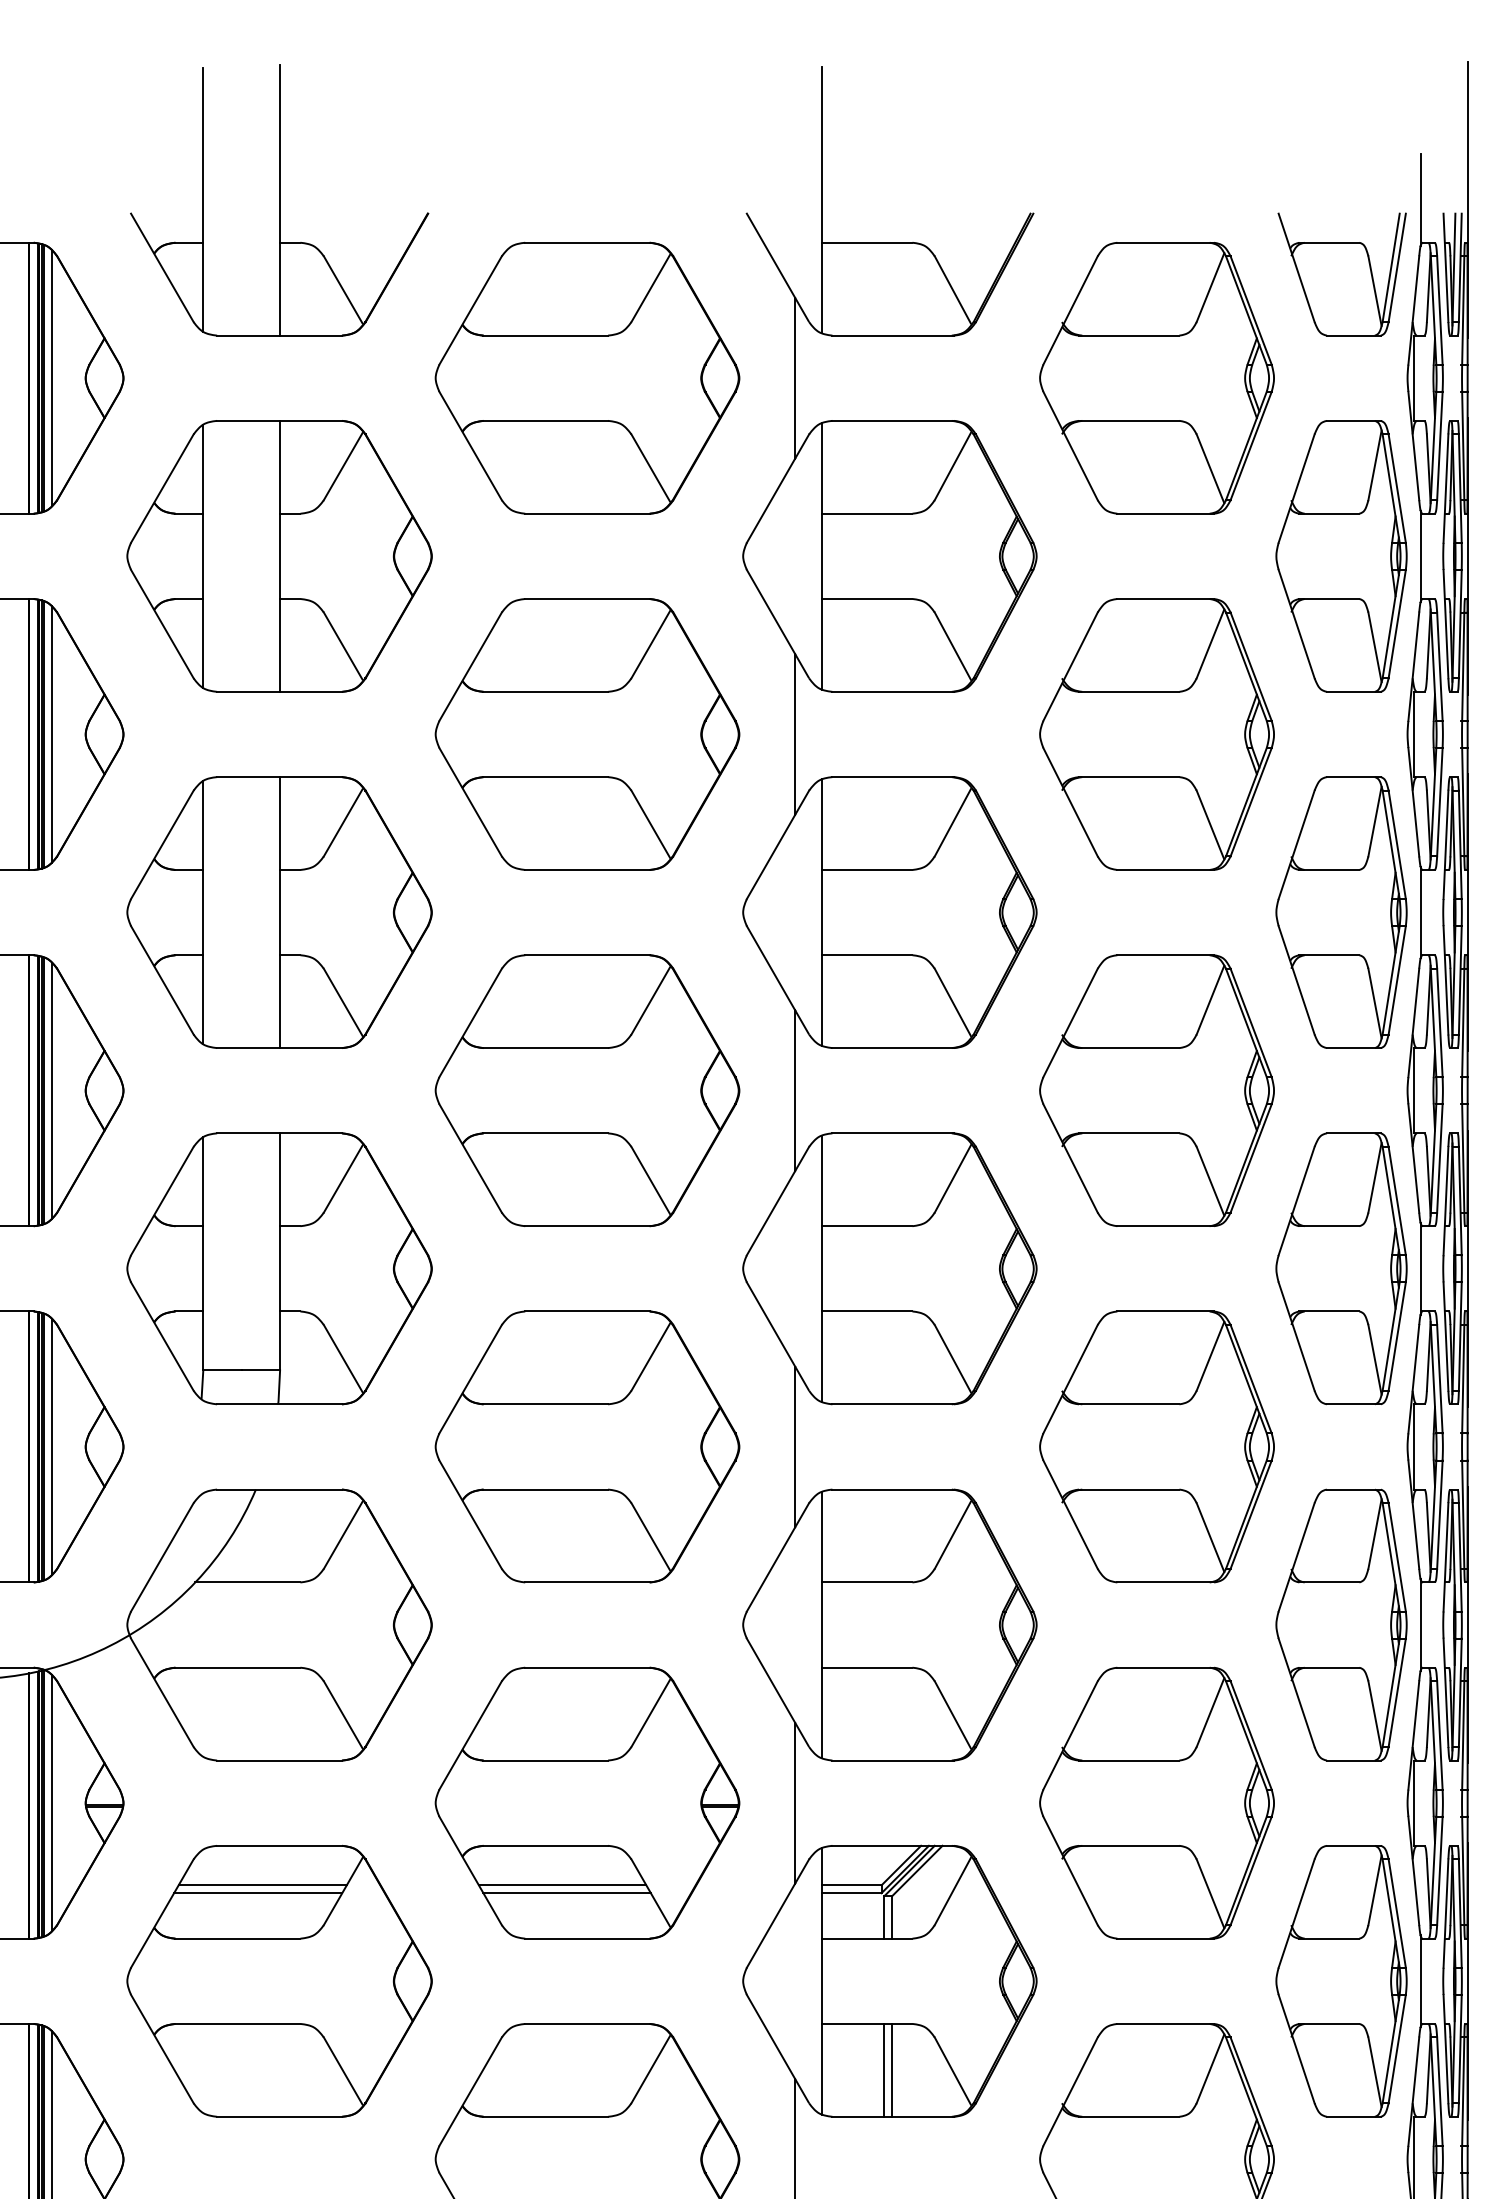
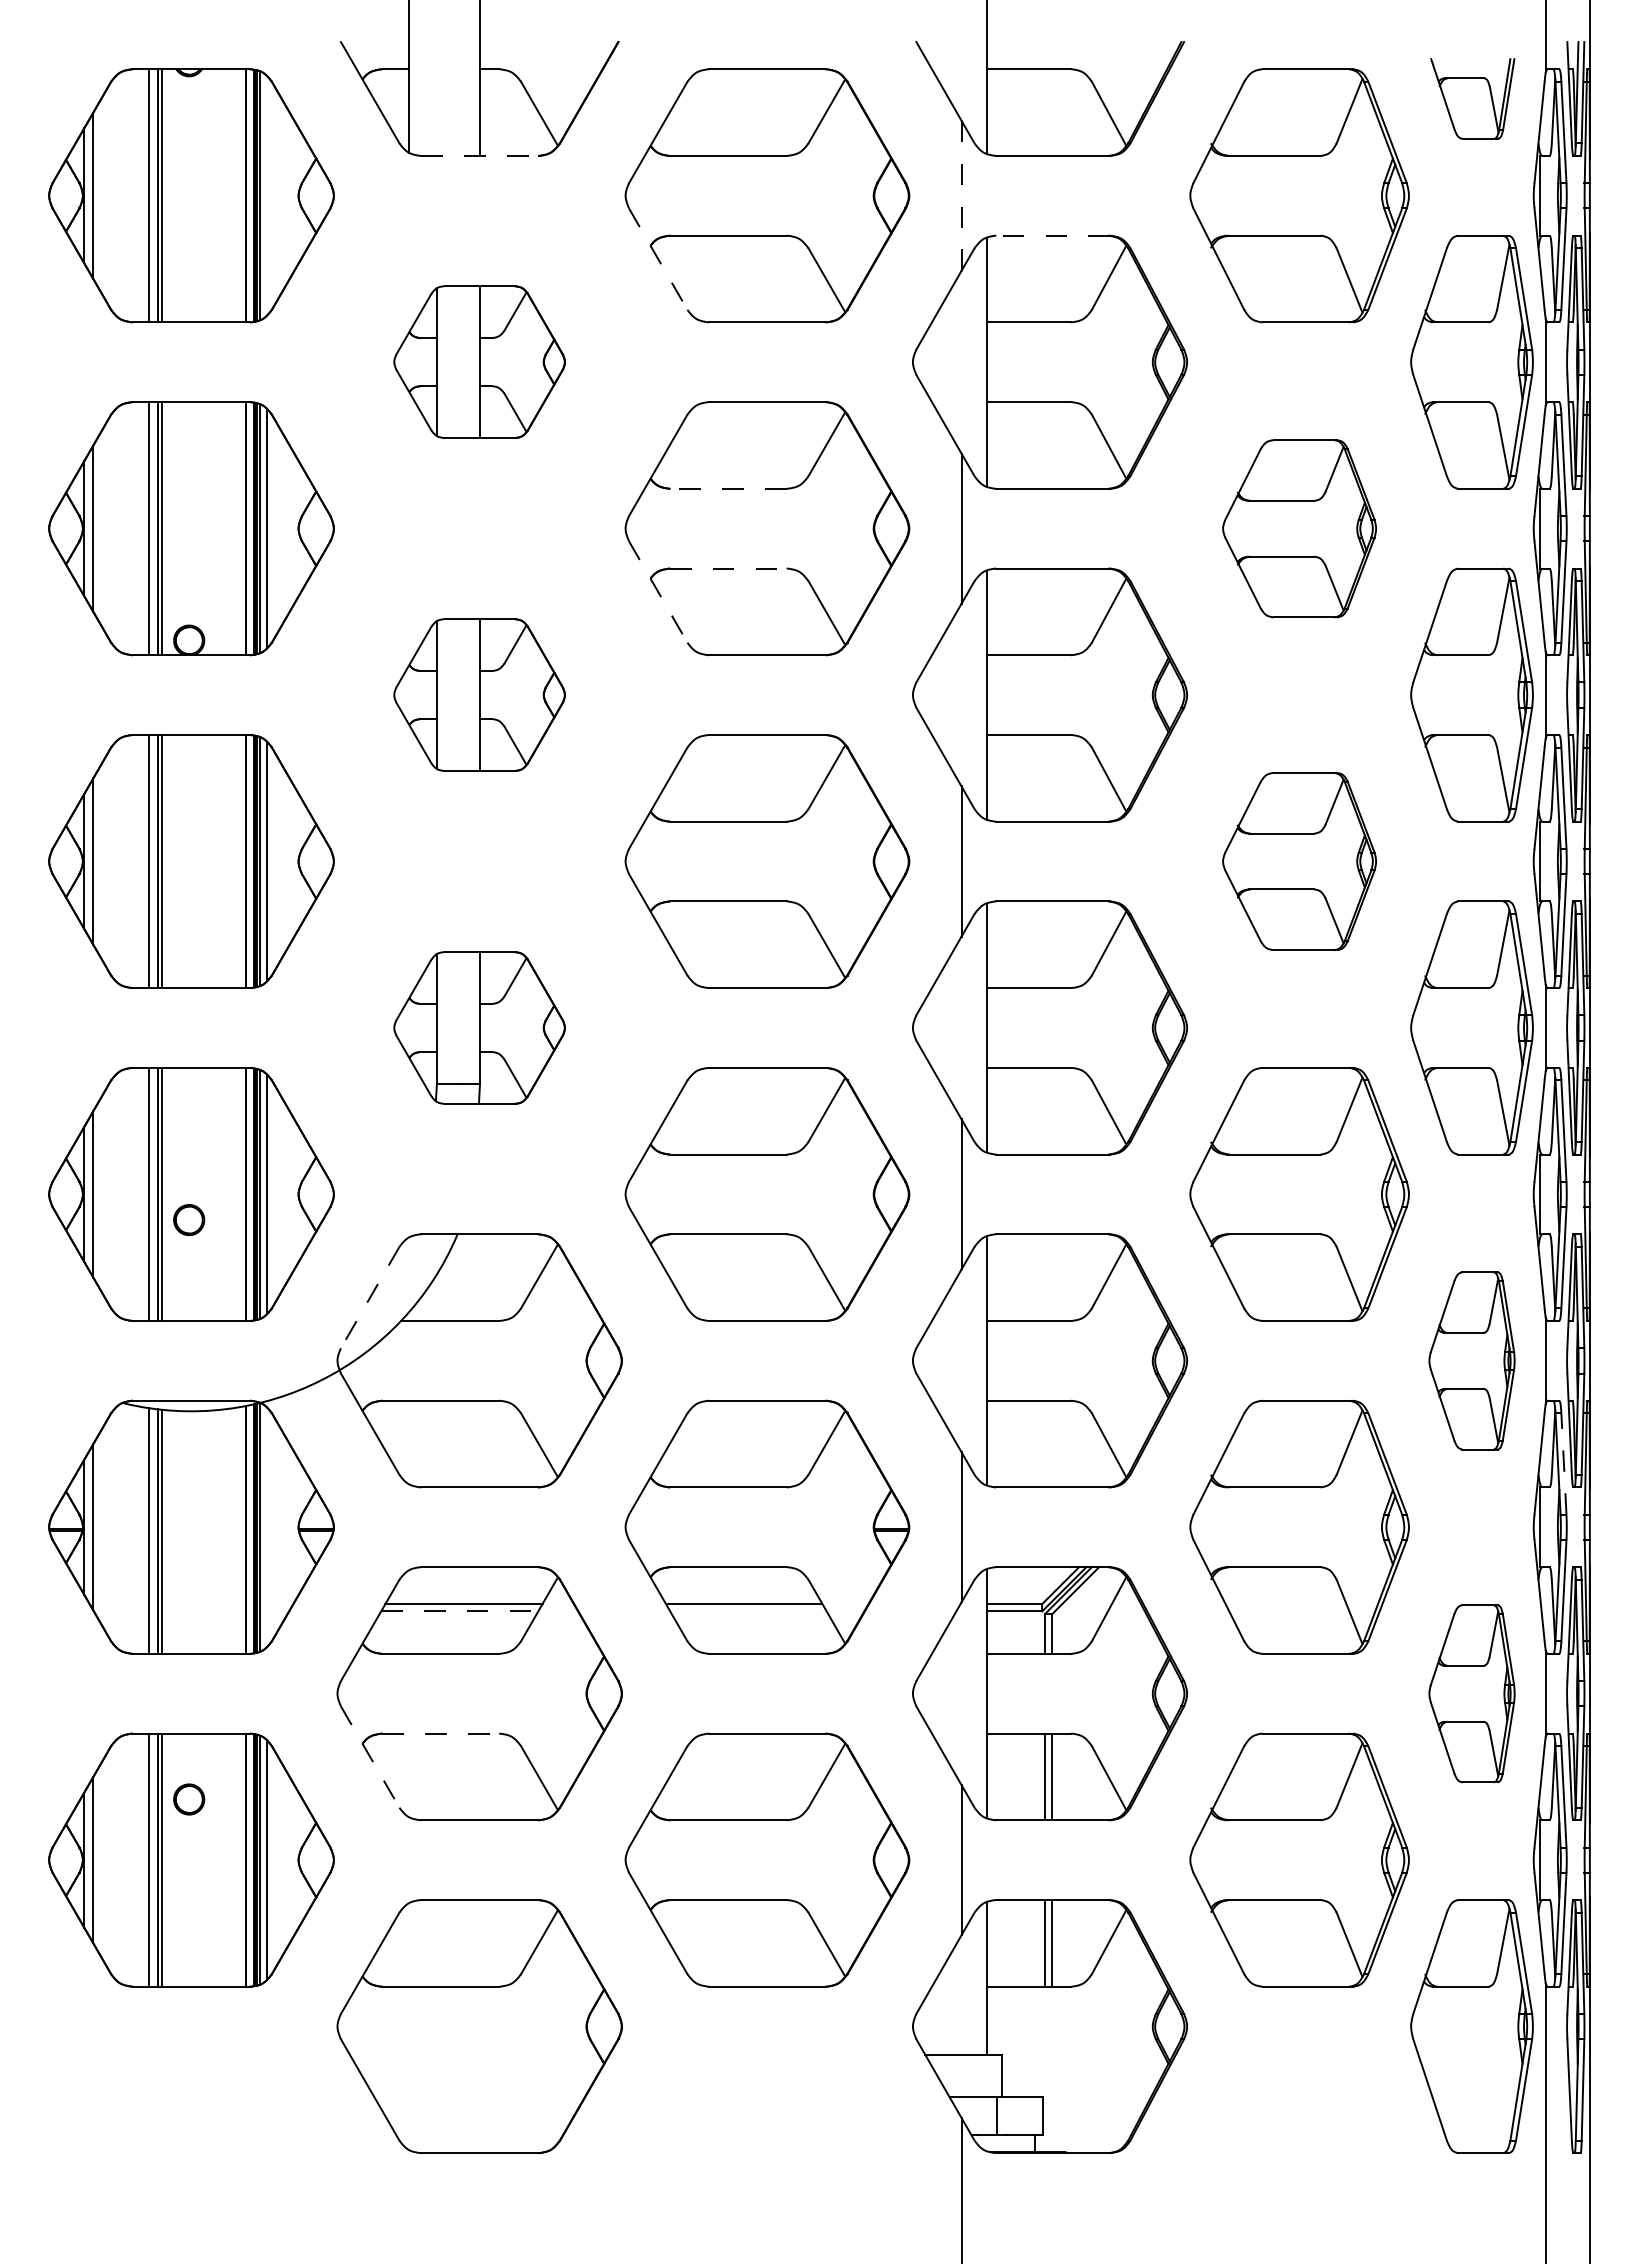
part: (1342, 274) -> (1472, 98), size x0.7
line: (280, 336) -> (480, 156), solid -> dashed
line: (52, 377) -> (267, 195), removed
line: (795, 378) -> (961, 196), solid -> dashed
line: (893, 420) -> (1053, 235), solid -> dashed
line: (470, 446) -> (658, 259), solid -> dashed
part: (279, 555) -> (479, 361), size x0.6
line: (544, 691) -> (727, 488), solid -> dashed
part: (1156, 734) -> (1299, 528), size x0.7
line: (545, 777) -> (728, 568), solid -> dashed
line: (470, 802) -> (658, 592), solid -> dashed
part: (279, 911) -> (479, 694), size x0.6
part: (1156, 1090) -> (1299, 861), size x0.7
part: (279, 1268) -> (479, 1027), size x0.6
line: (161, 1557) -> (369, 1297), solid -> dashed
part: (1340, 1624) -> (1471, 1360), size x0.7
line: (1439, 1734) -> (1563, 1463), solid -> dashed
line: (52, 1802) -> (267, 1526), removed
line: (257, 1893) -> (459, 1611), solid -> dashed
line: (567, 1893) -> (748, 1611), removed
part: (1340, 1981) -> (1471, 1693), size x0.7
line: (238, 2023) -> (441, 1733), solid -> dashed
line: (162, 2049) -> (370, 1757), solid -> dashed

